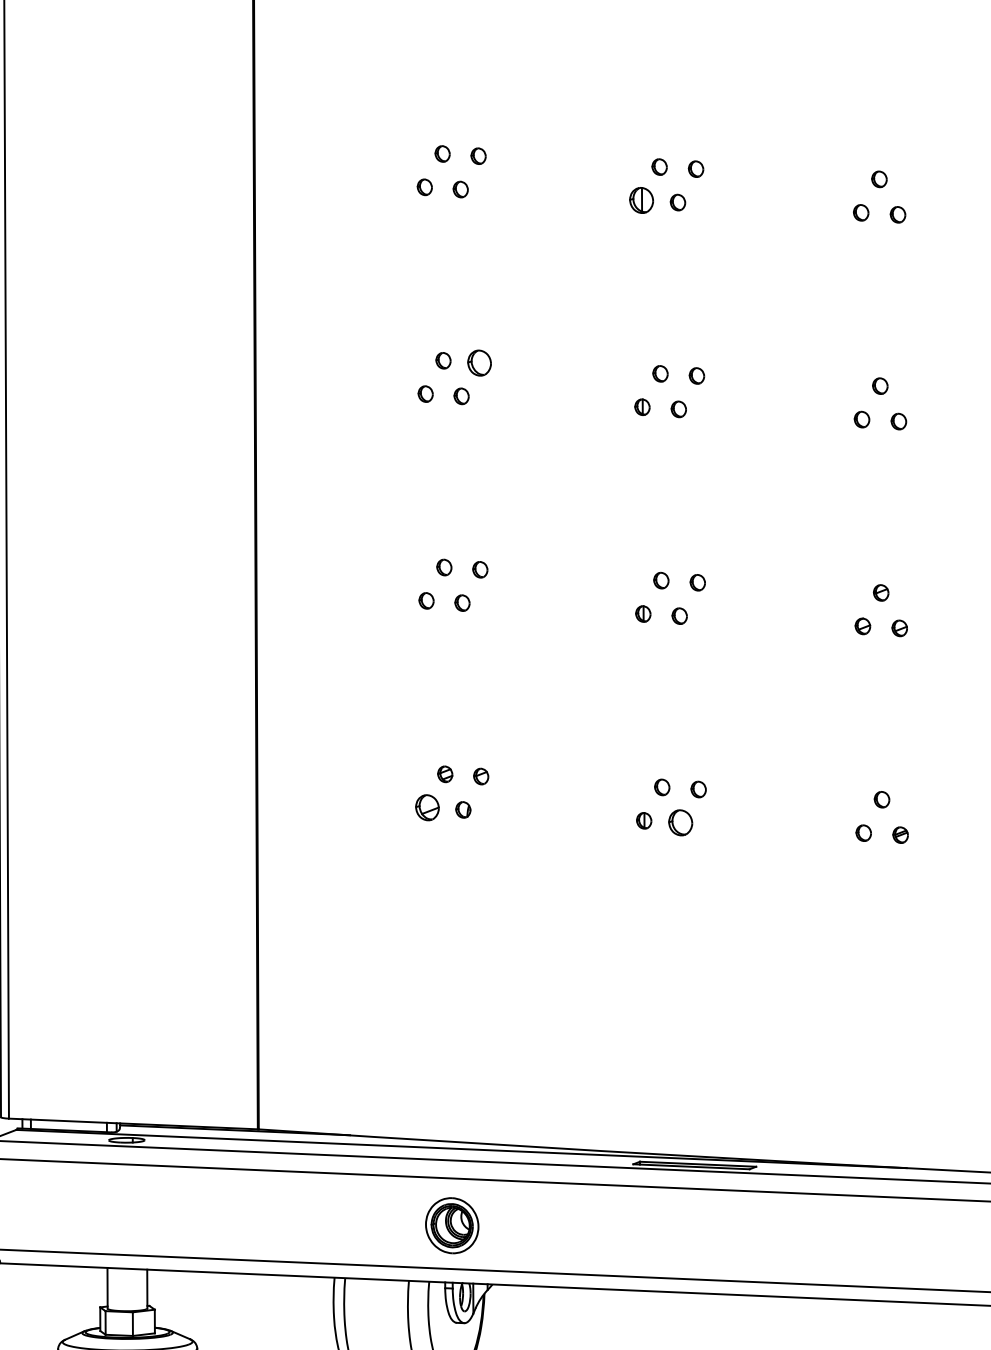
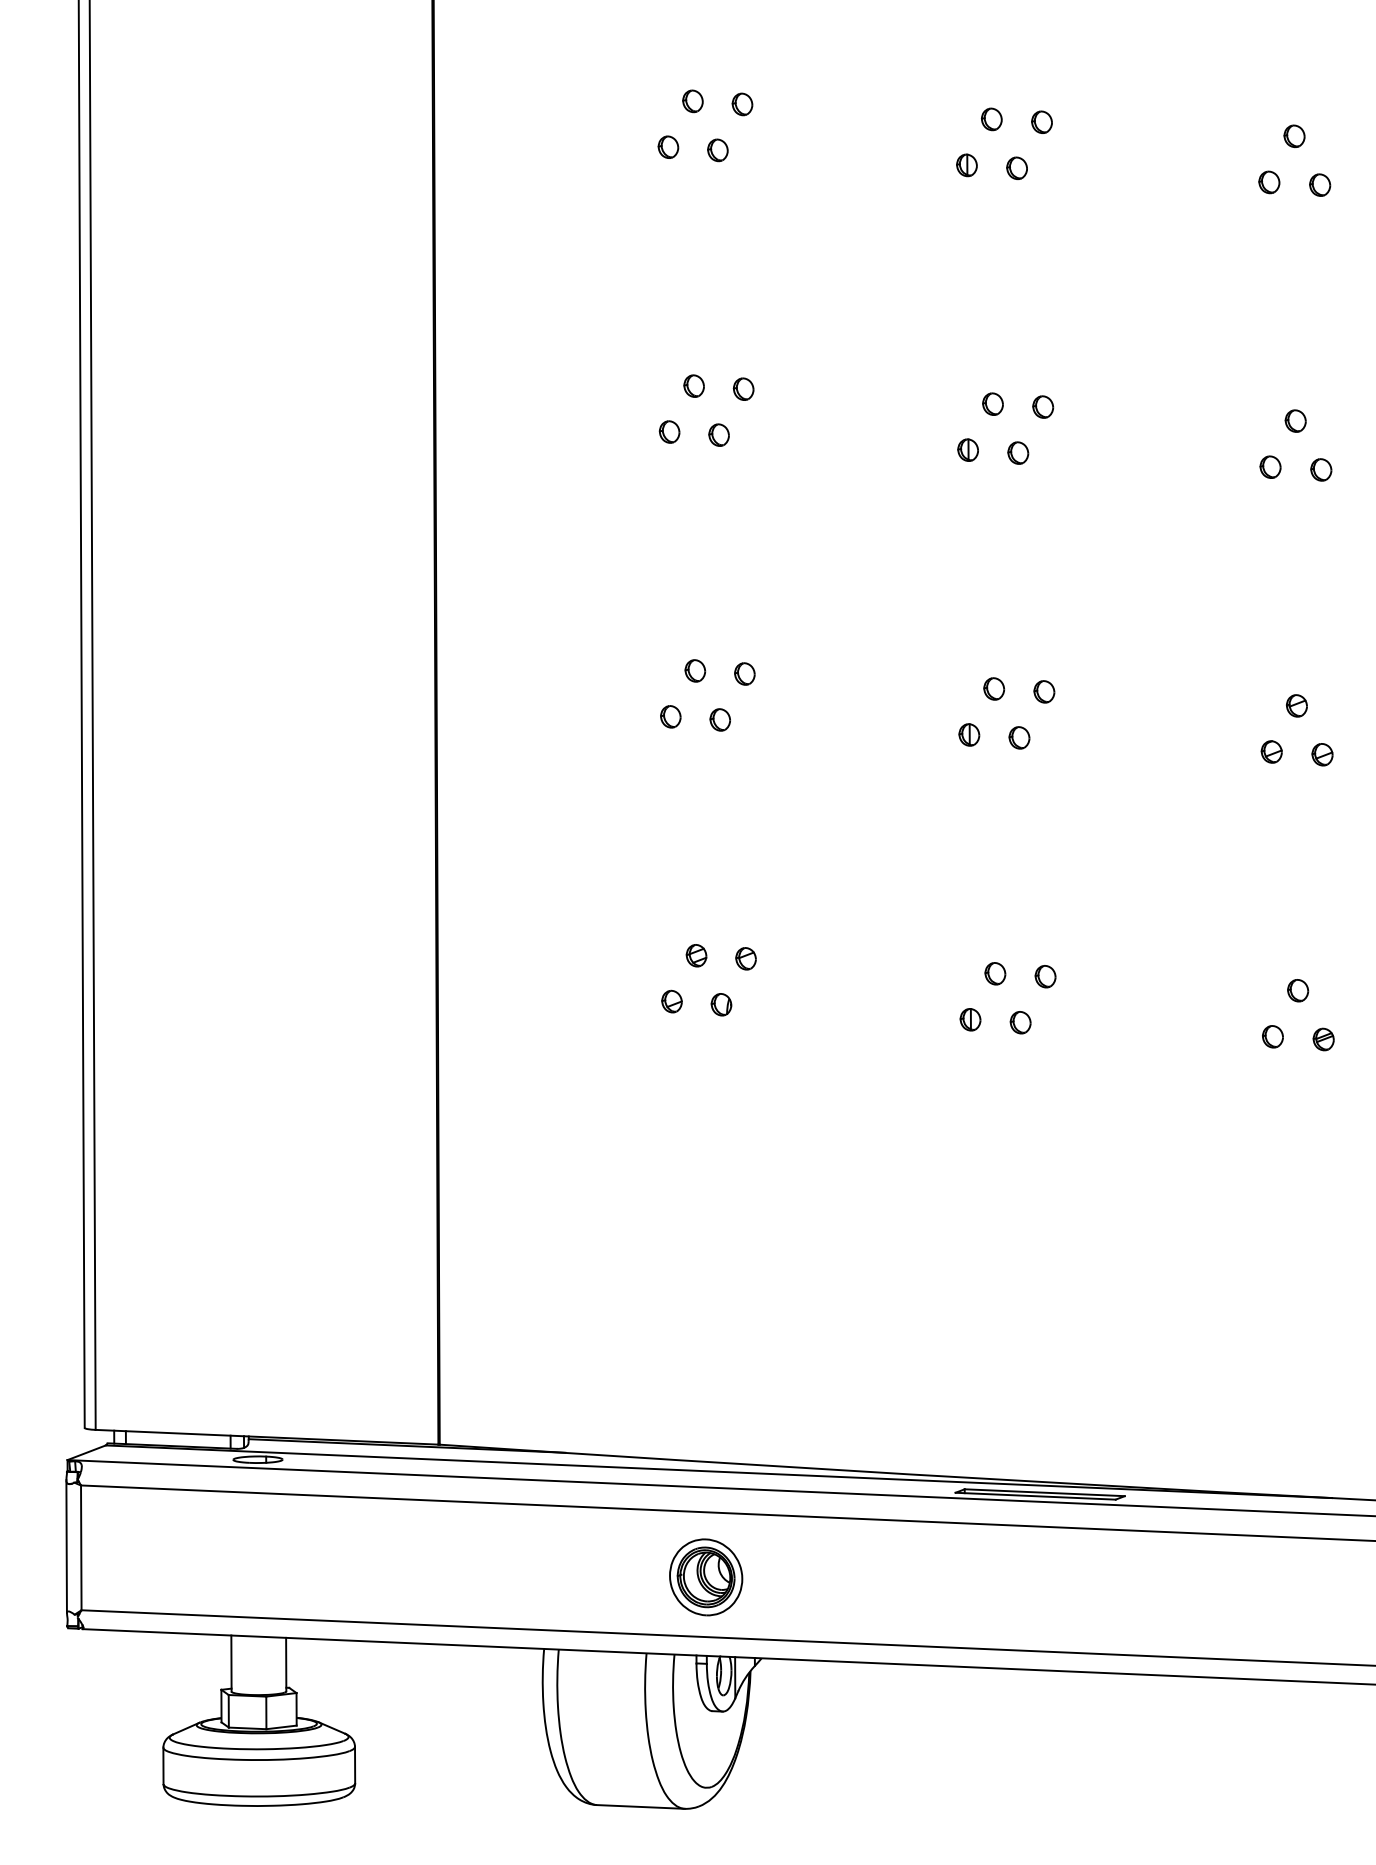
part: (641, 200) -> (966, 165), size x0.62
part: (479, 362) -> (743, 388), size x0.62
part: (427, 807) -> (671, 1001), size x0.62
part: (680, 822) -> (1020, 1022), size x0.62

